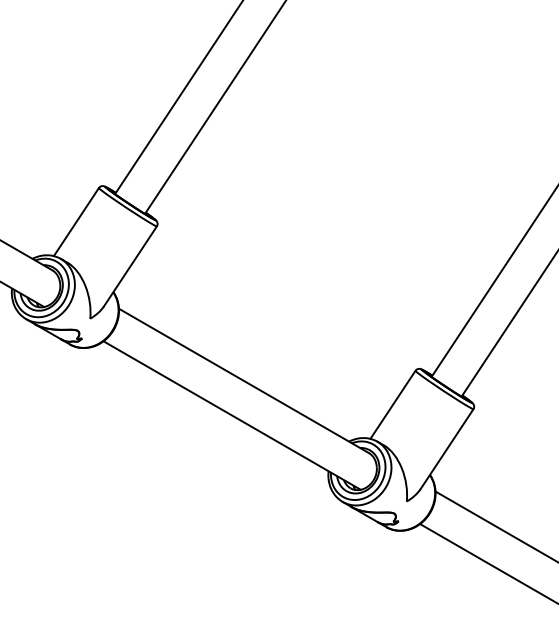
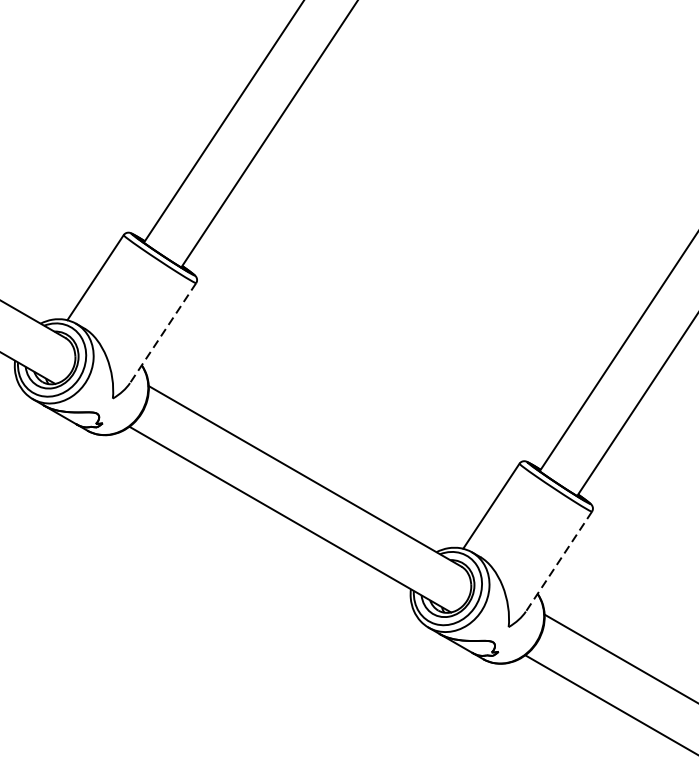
line: (130, 266) -> (163, 333), solid -> dashed
line: (447, 449) -> (559, 562), solid -> dashed

